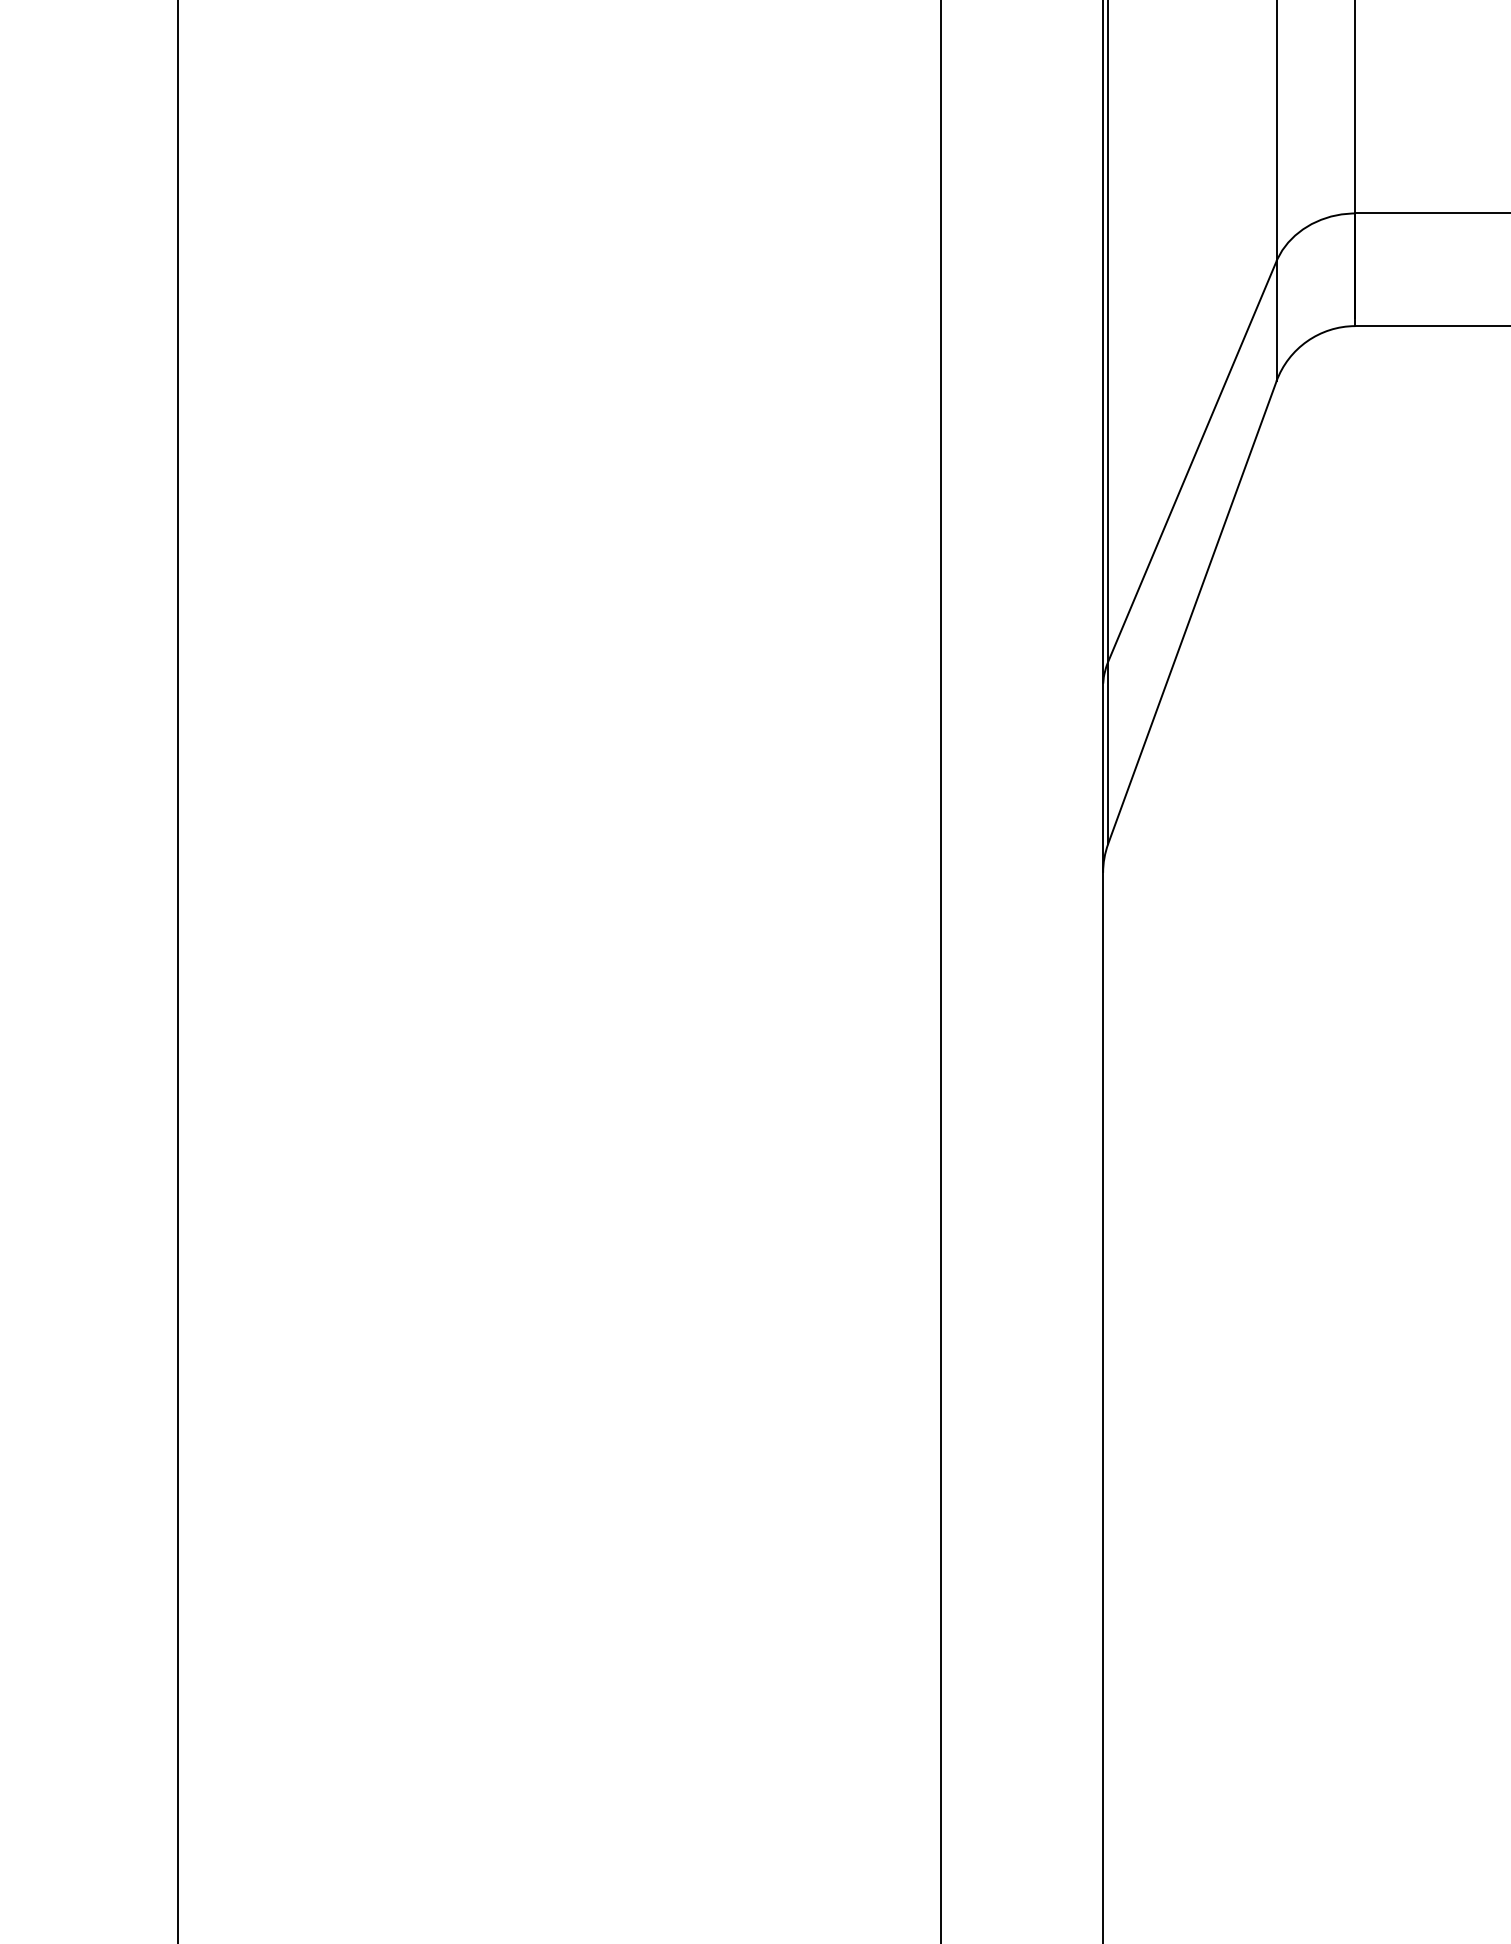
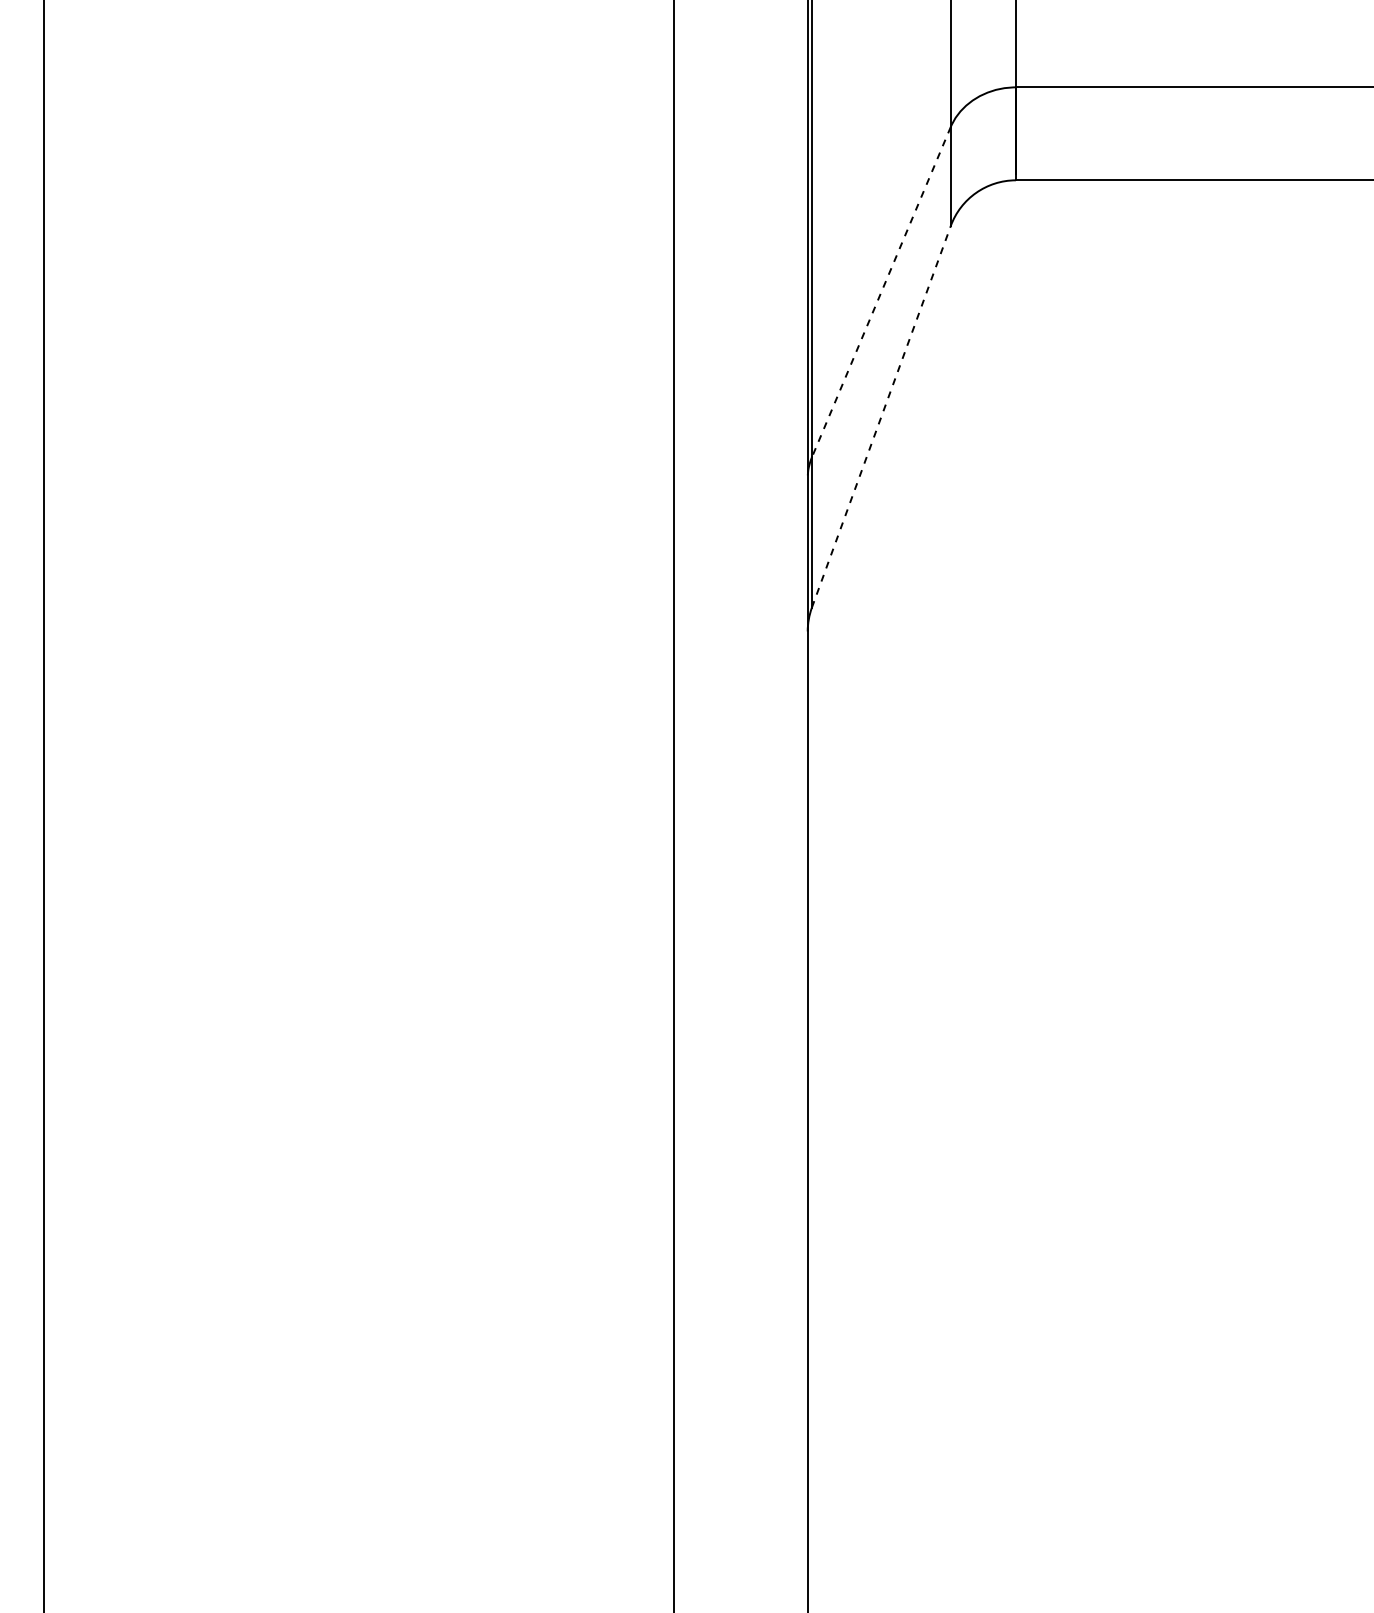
line: (1192, 462) -> (881, 292), solid -> dashed
line: (1192, 612) -> (881, 416), solid -> dashed

